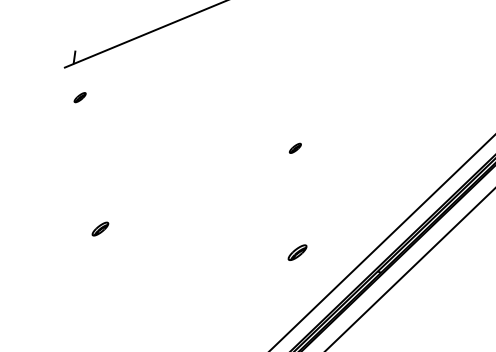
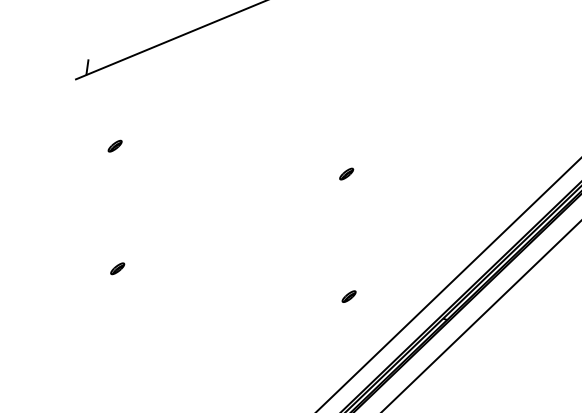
part: (79, 97) -> (114, 146), moved
part: (99, 228) -> (116, 268), size x0.71
part: (297, 252) -> (349, 296), size x0.62

